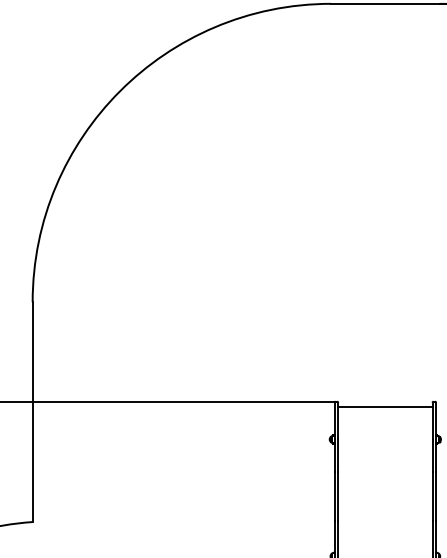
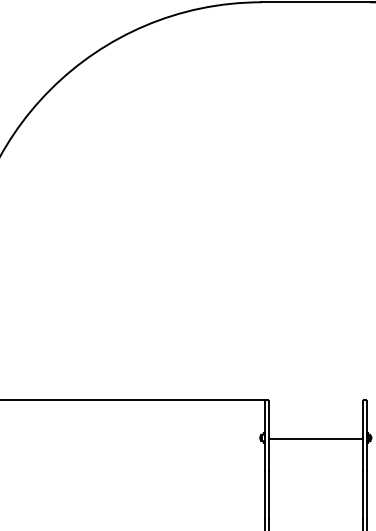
line: (385, 407) -> (315, 438), moved

